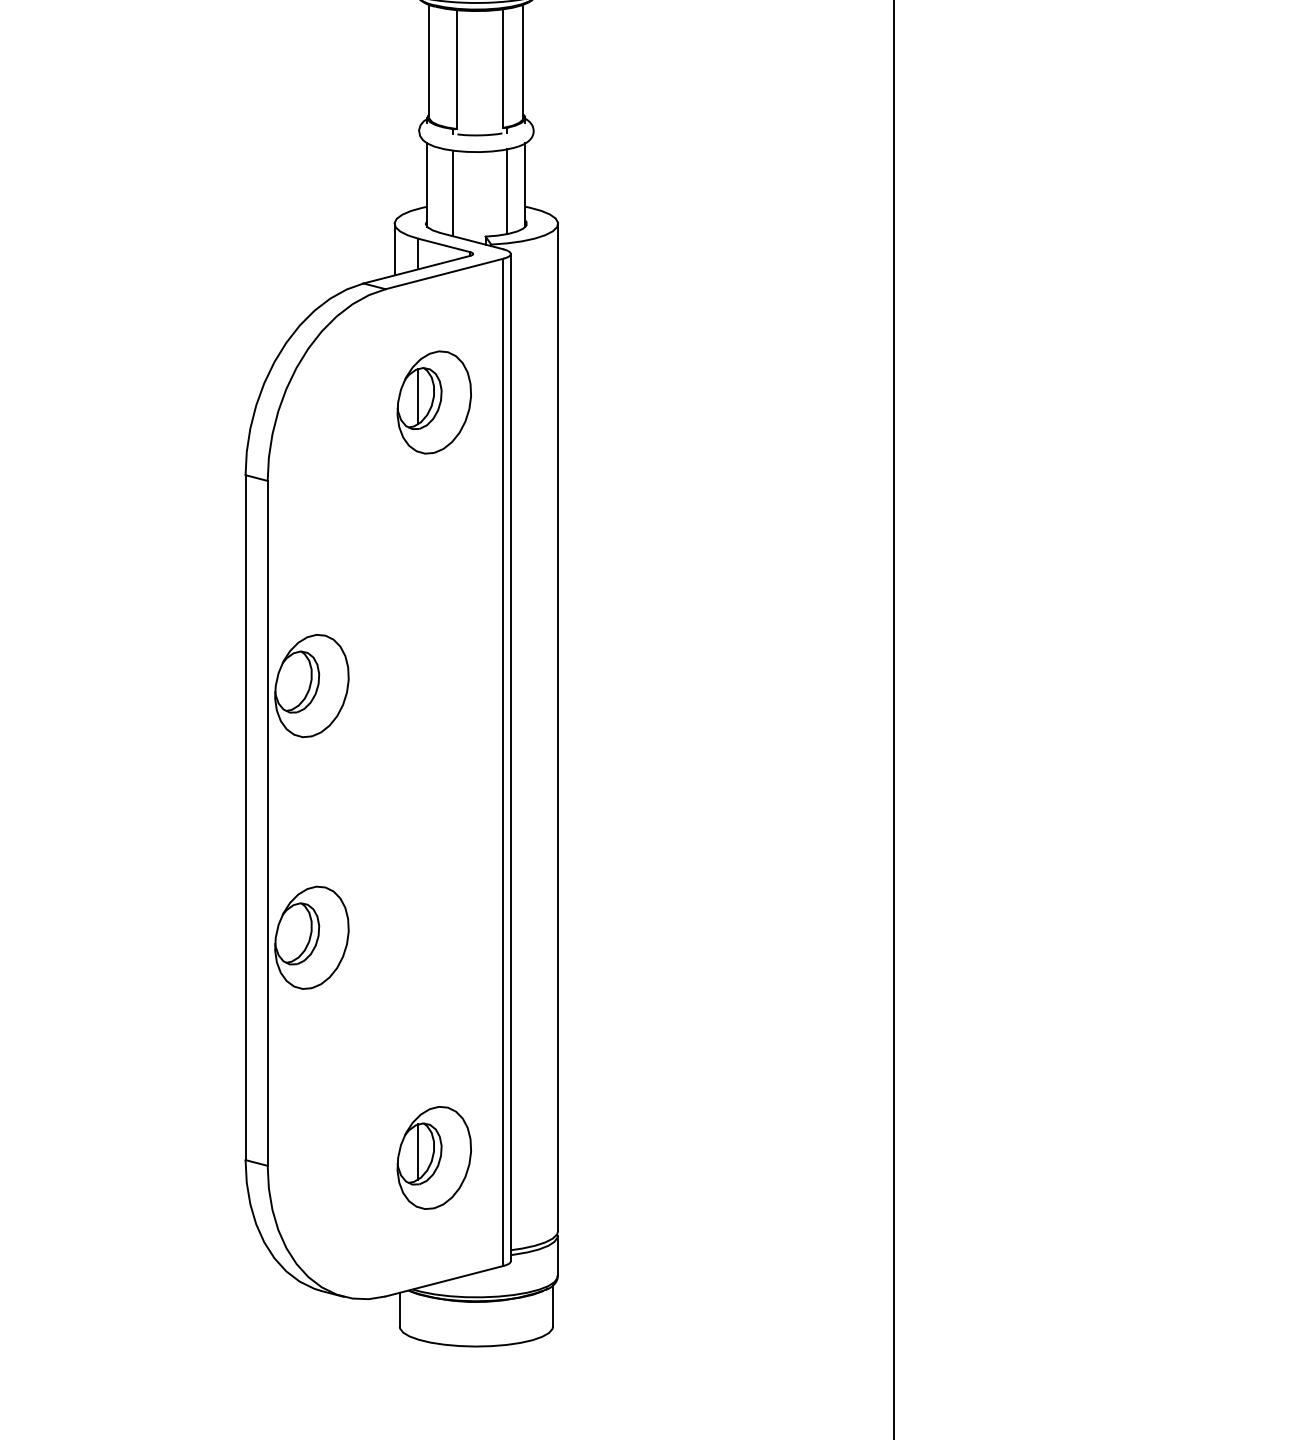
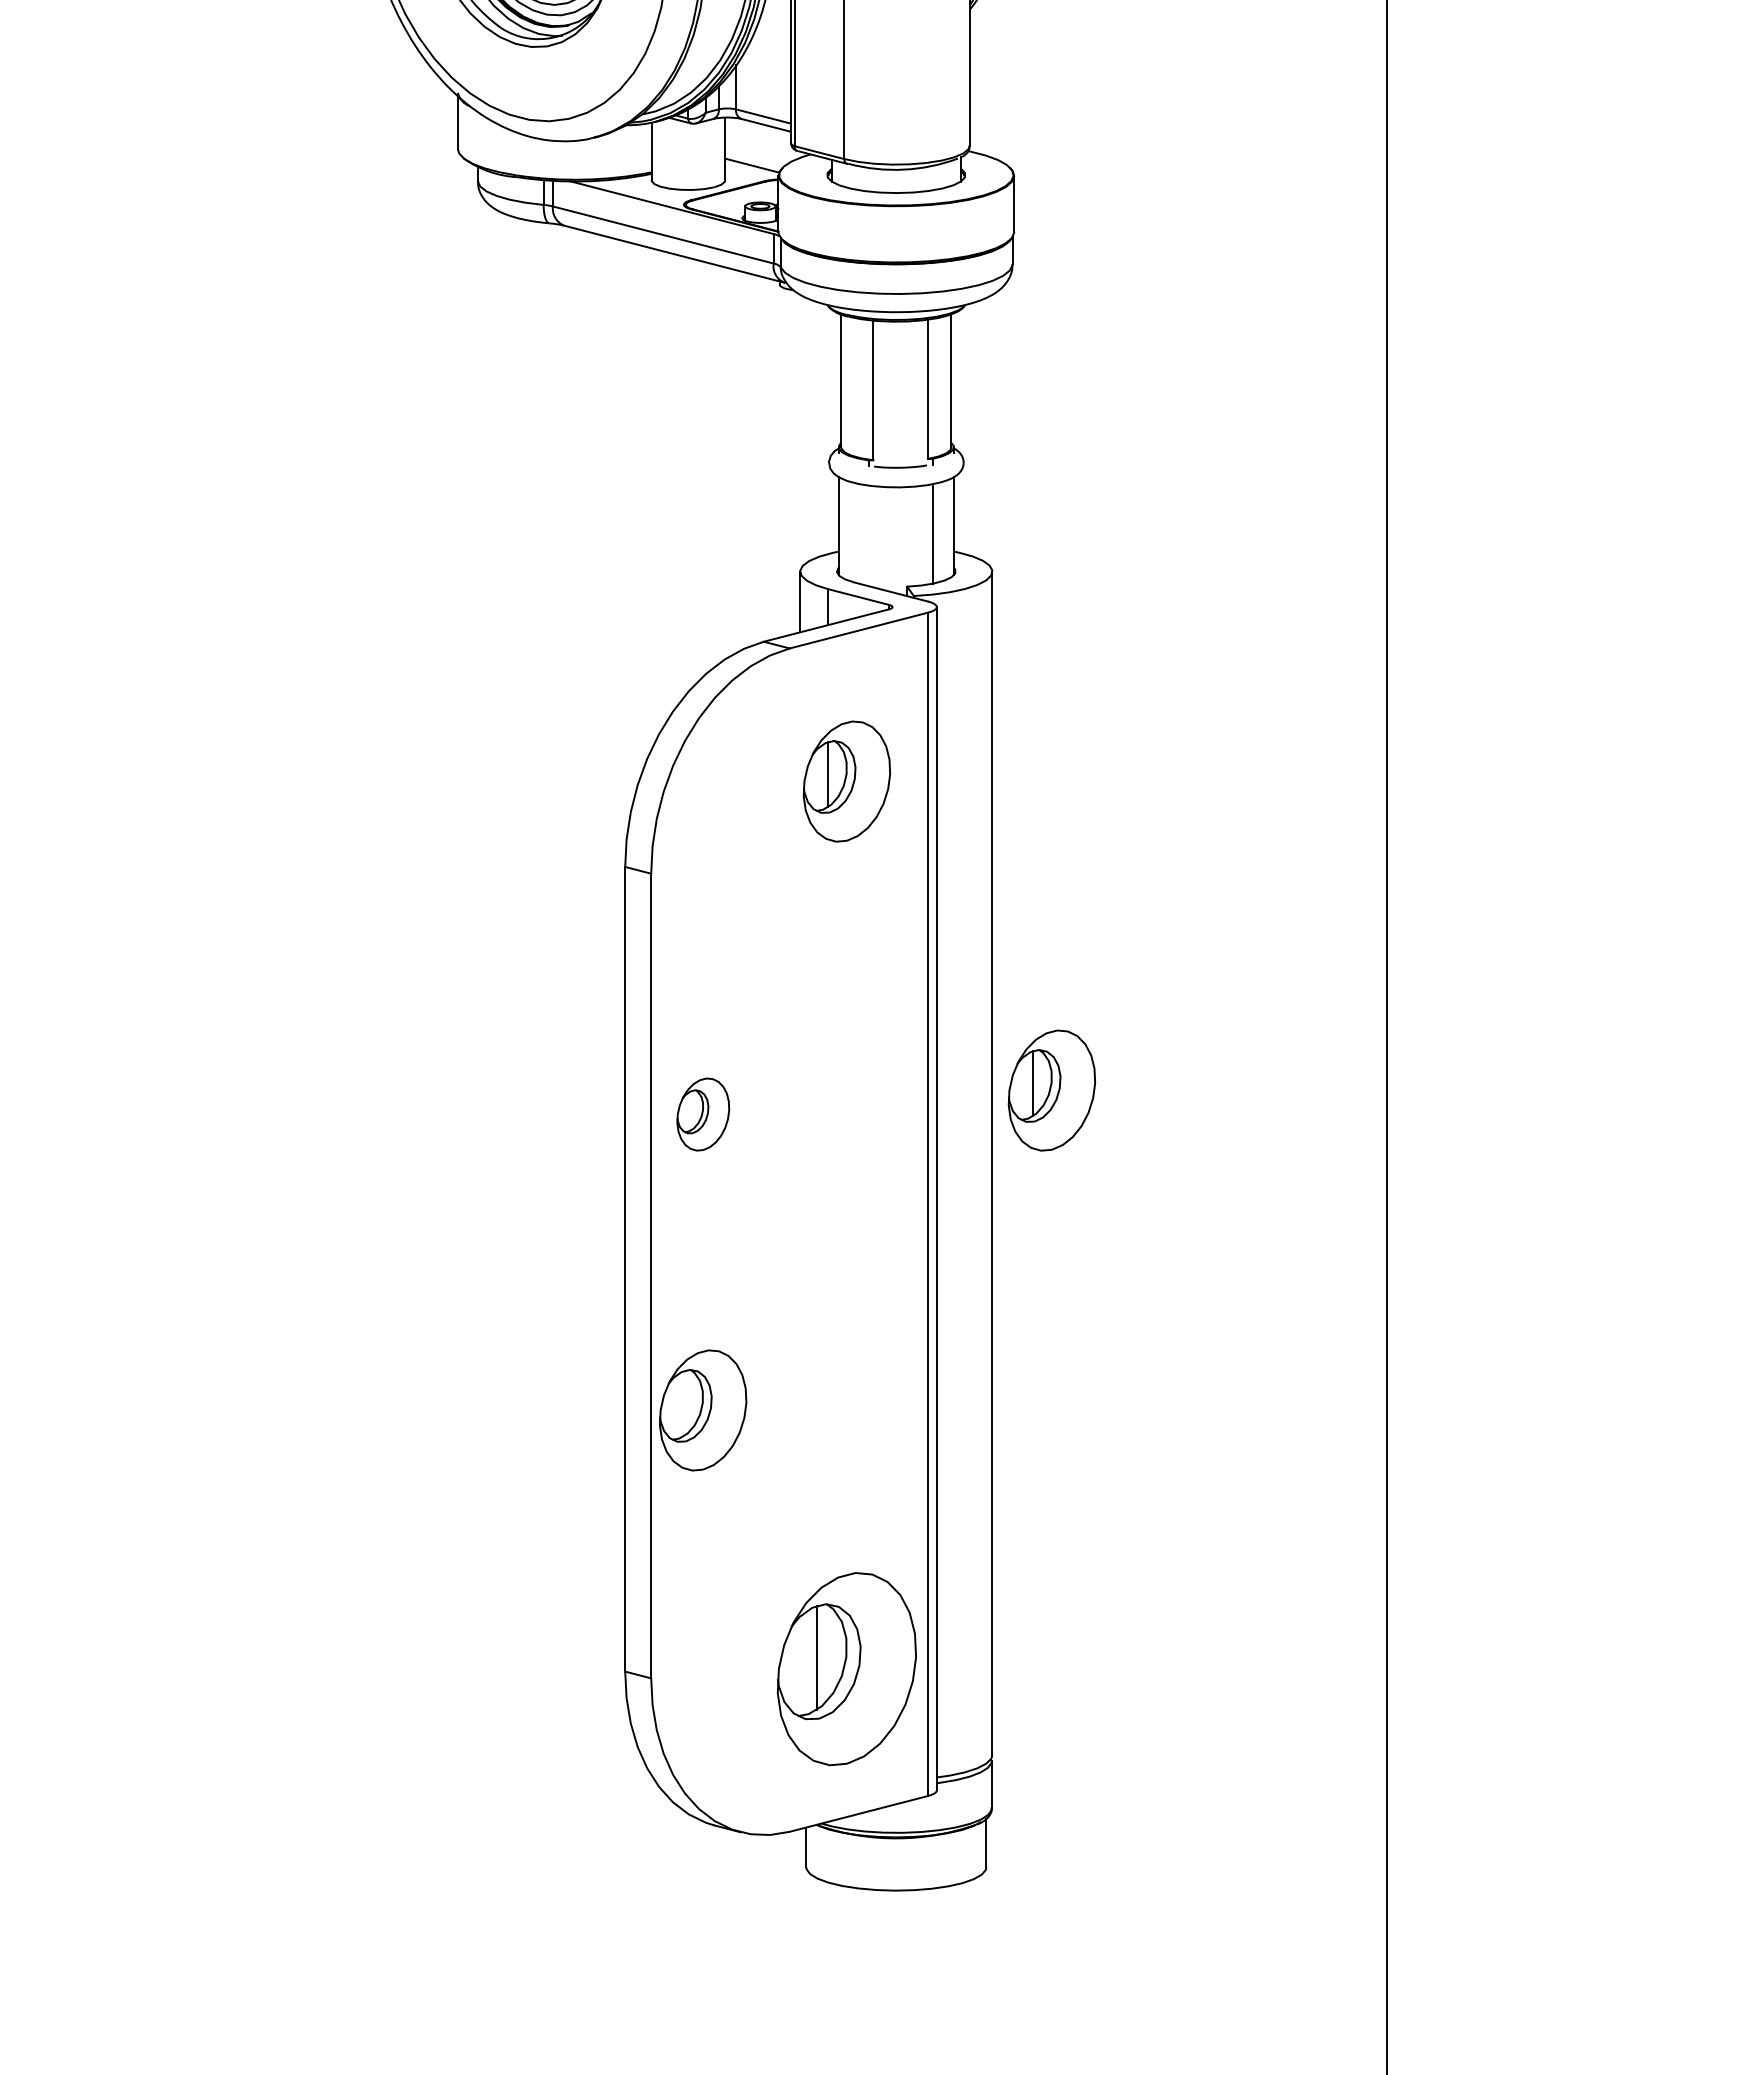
line: (452, 193) -> (868, 535), removed
part: (608, 665) -> (1051, 1090), added
part: (312, 685) -> (703, 1114), size x0.6
part: (433, 1157) -> (846, 1668), size x1.6

